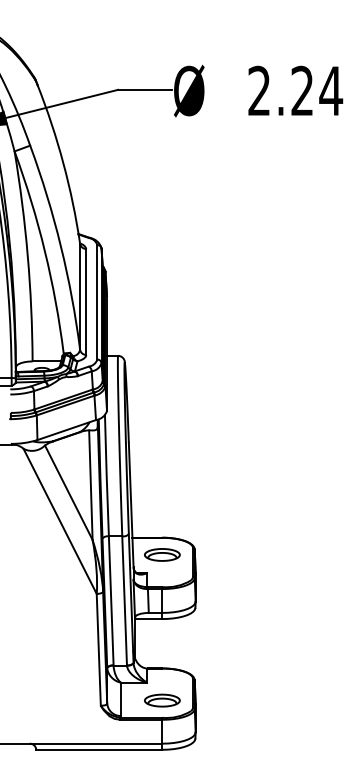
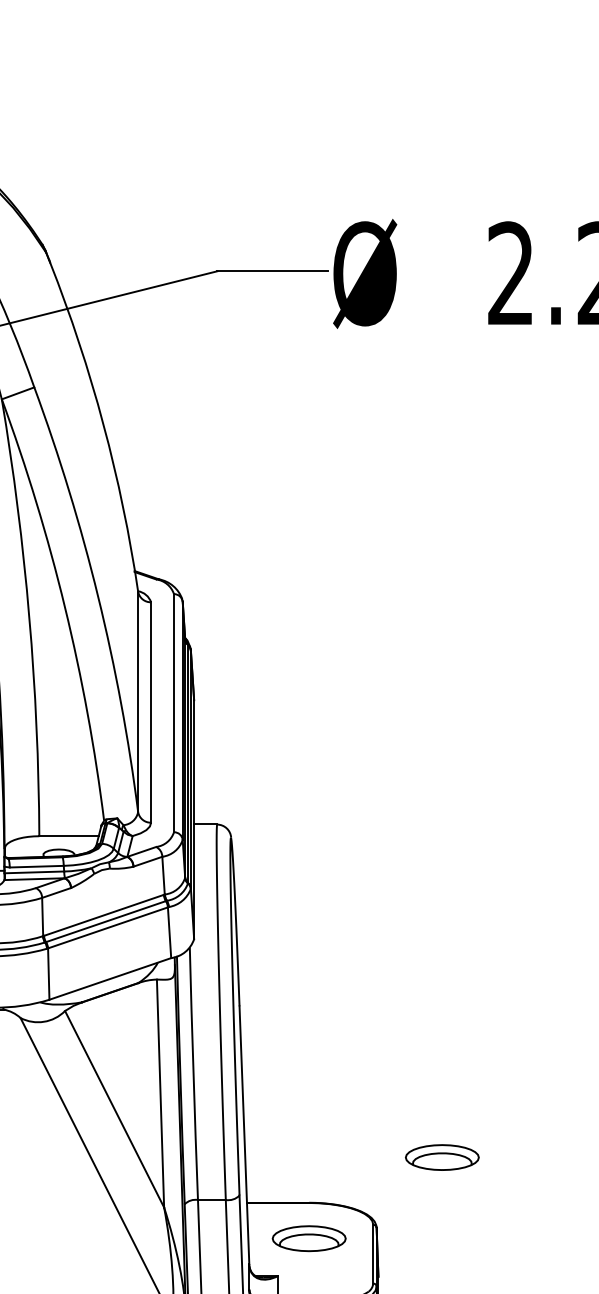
part: (226, 515) -> (442, 1156), added

